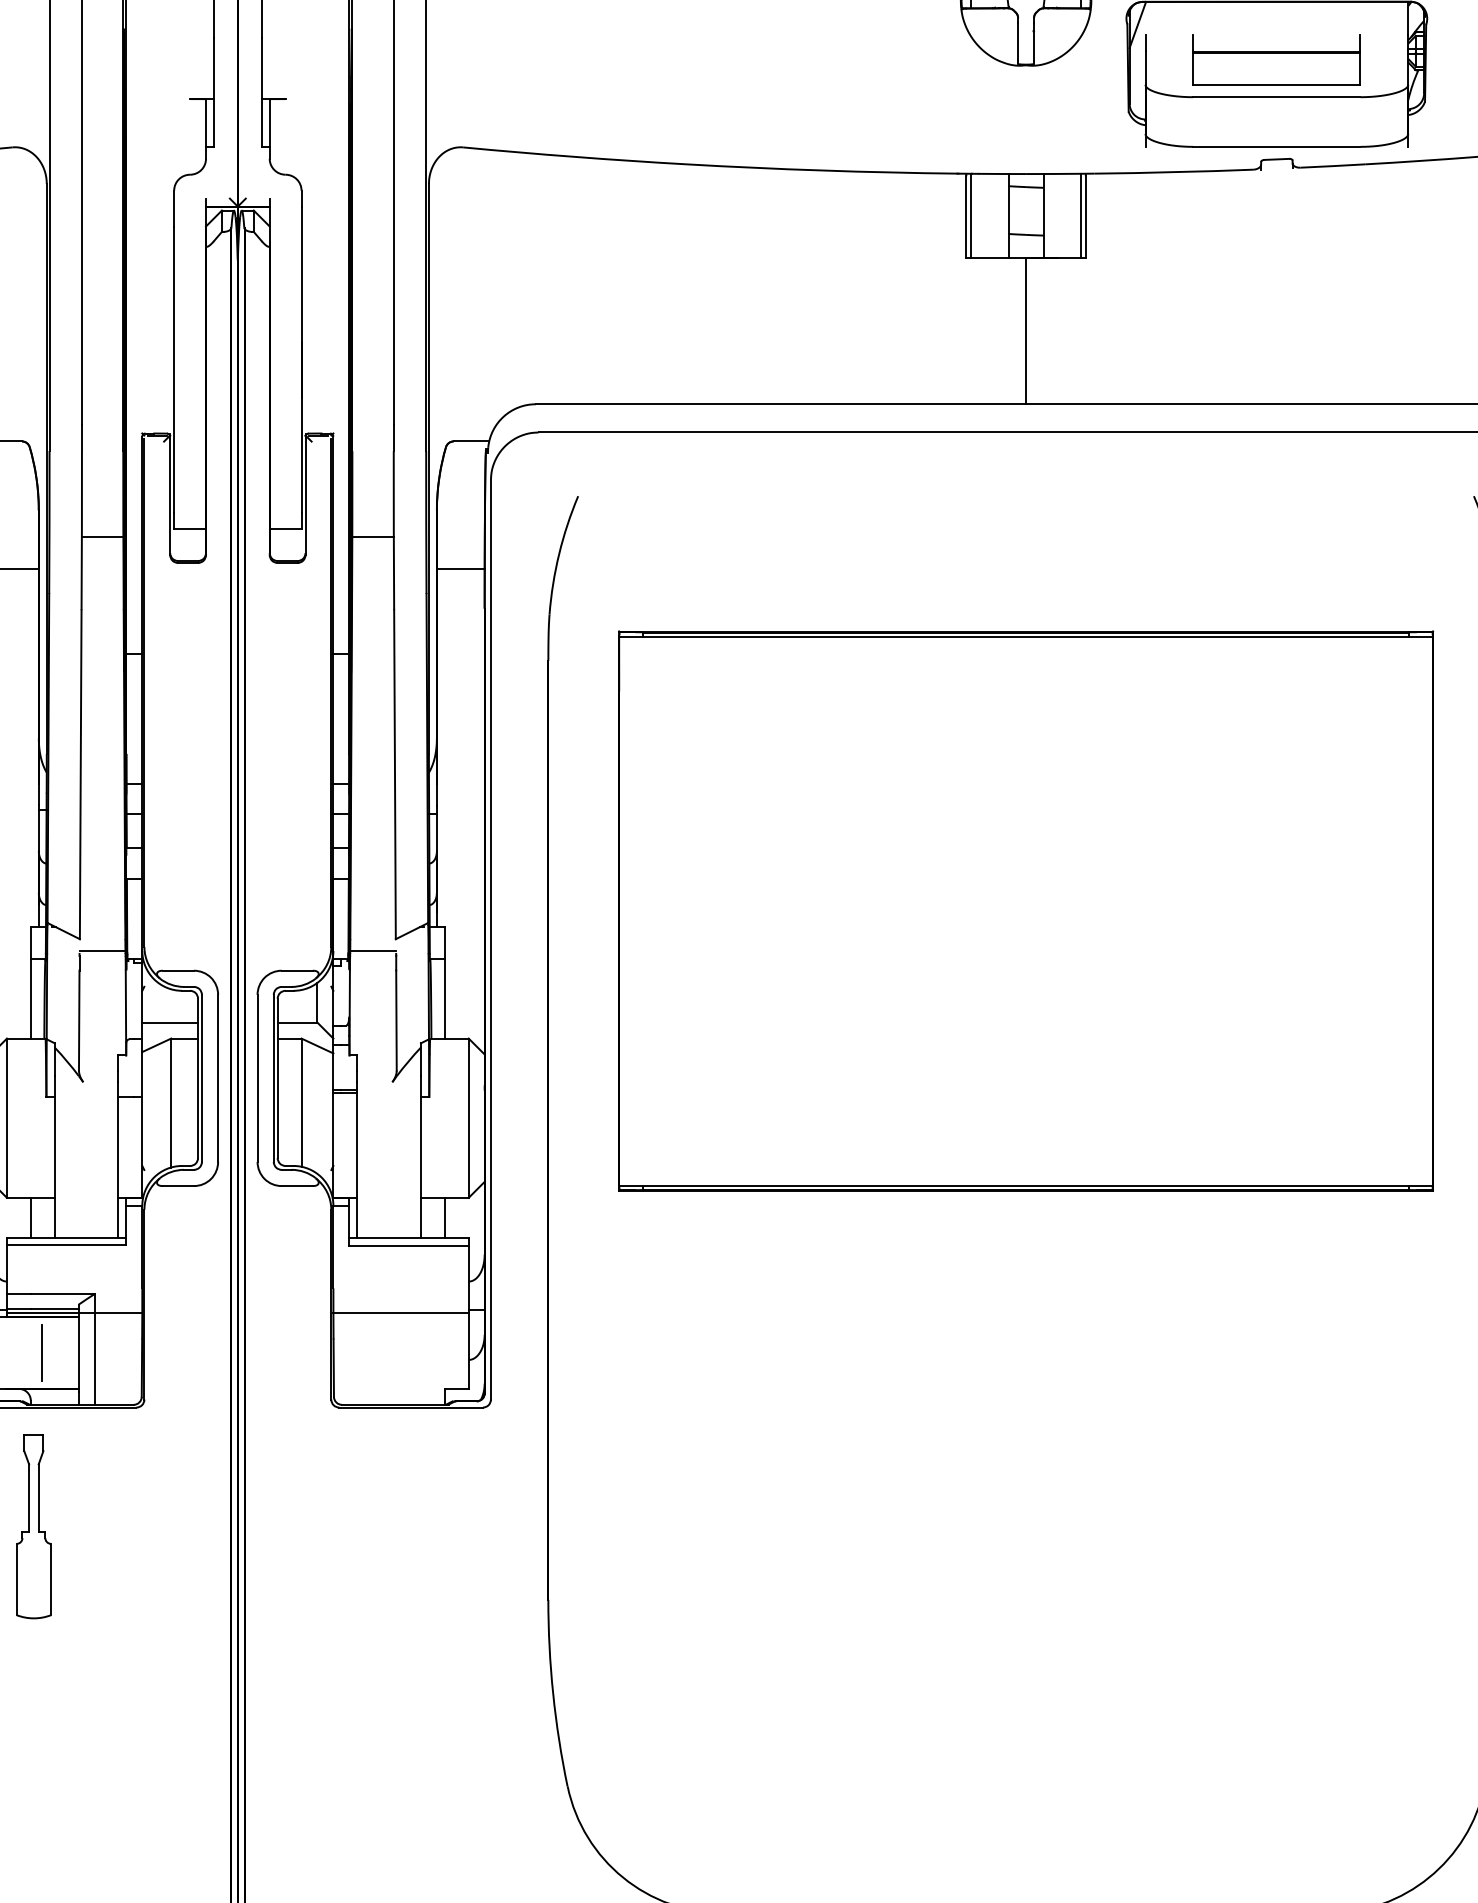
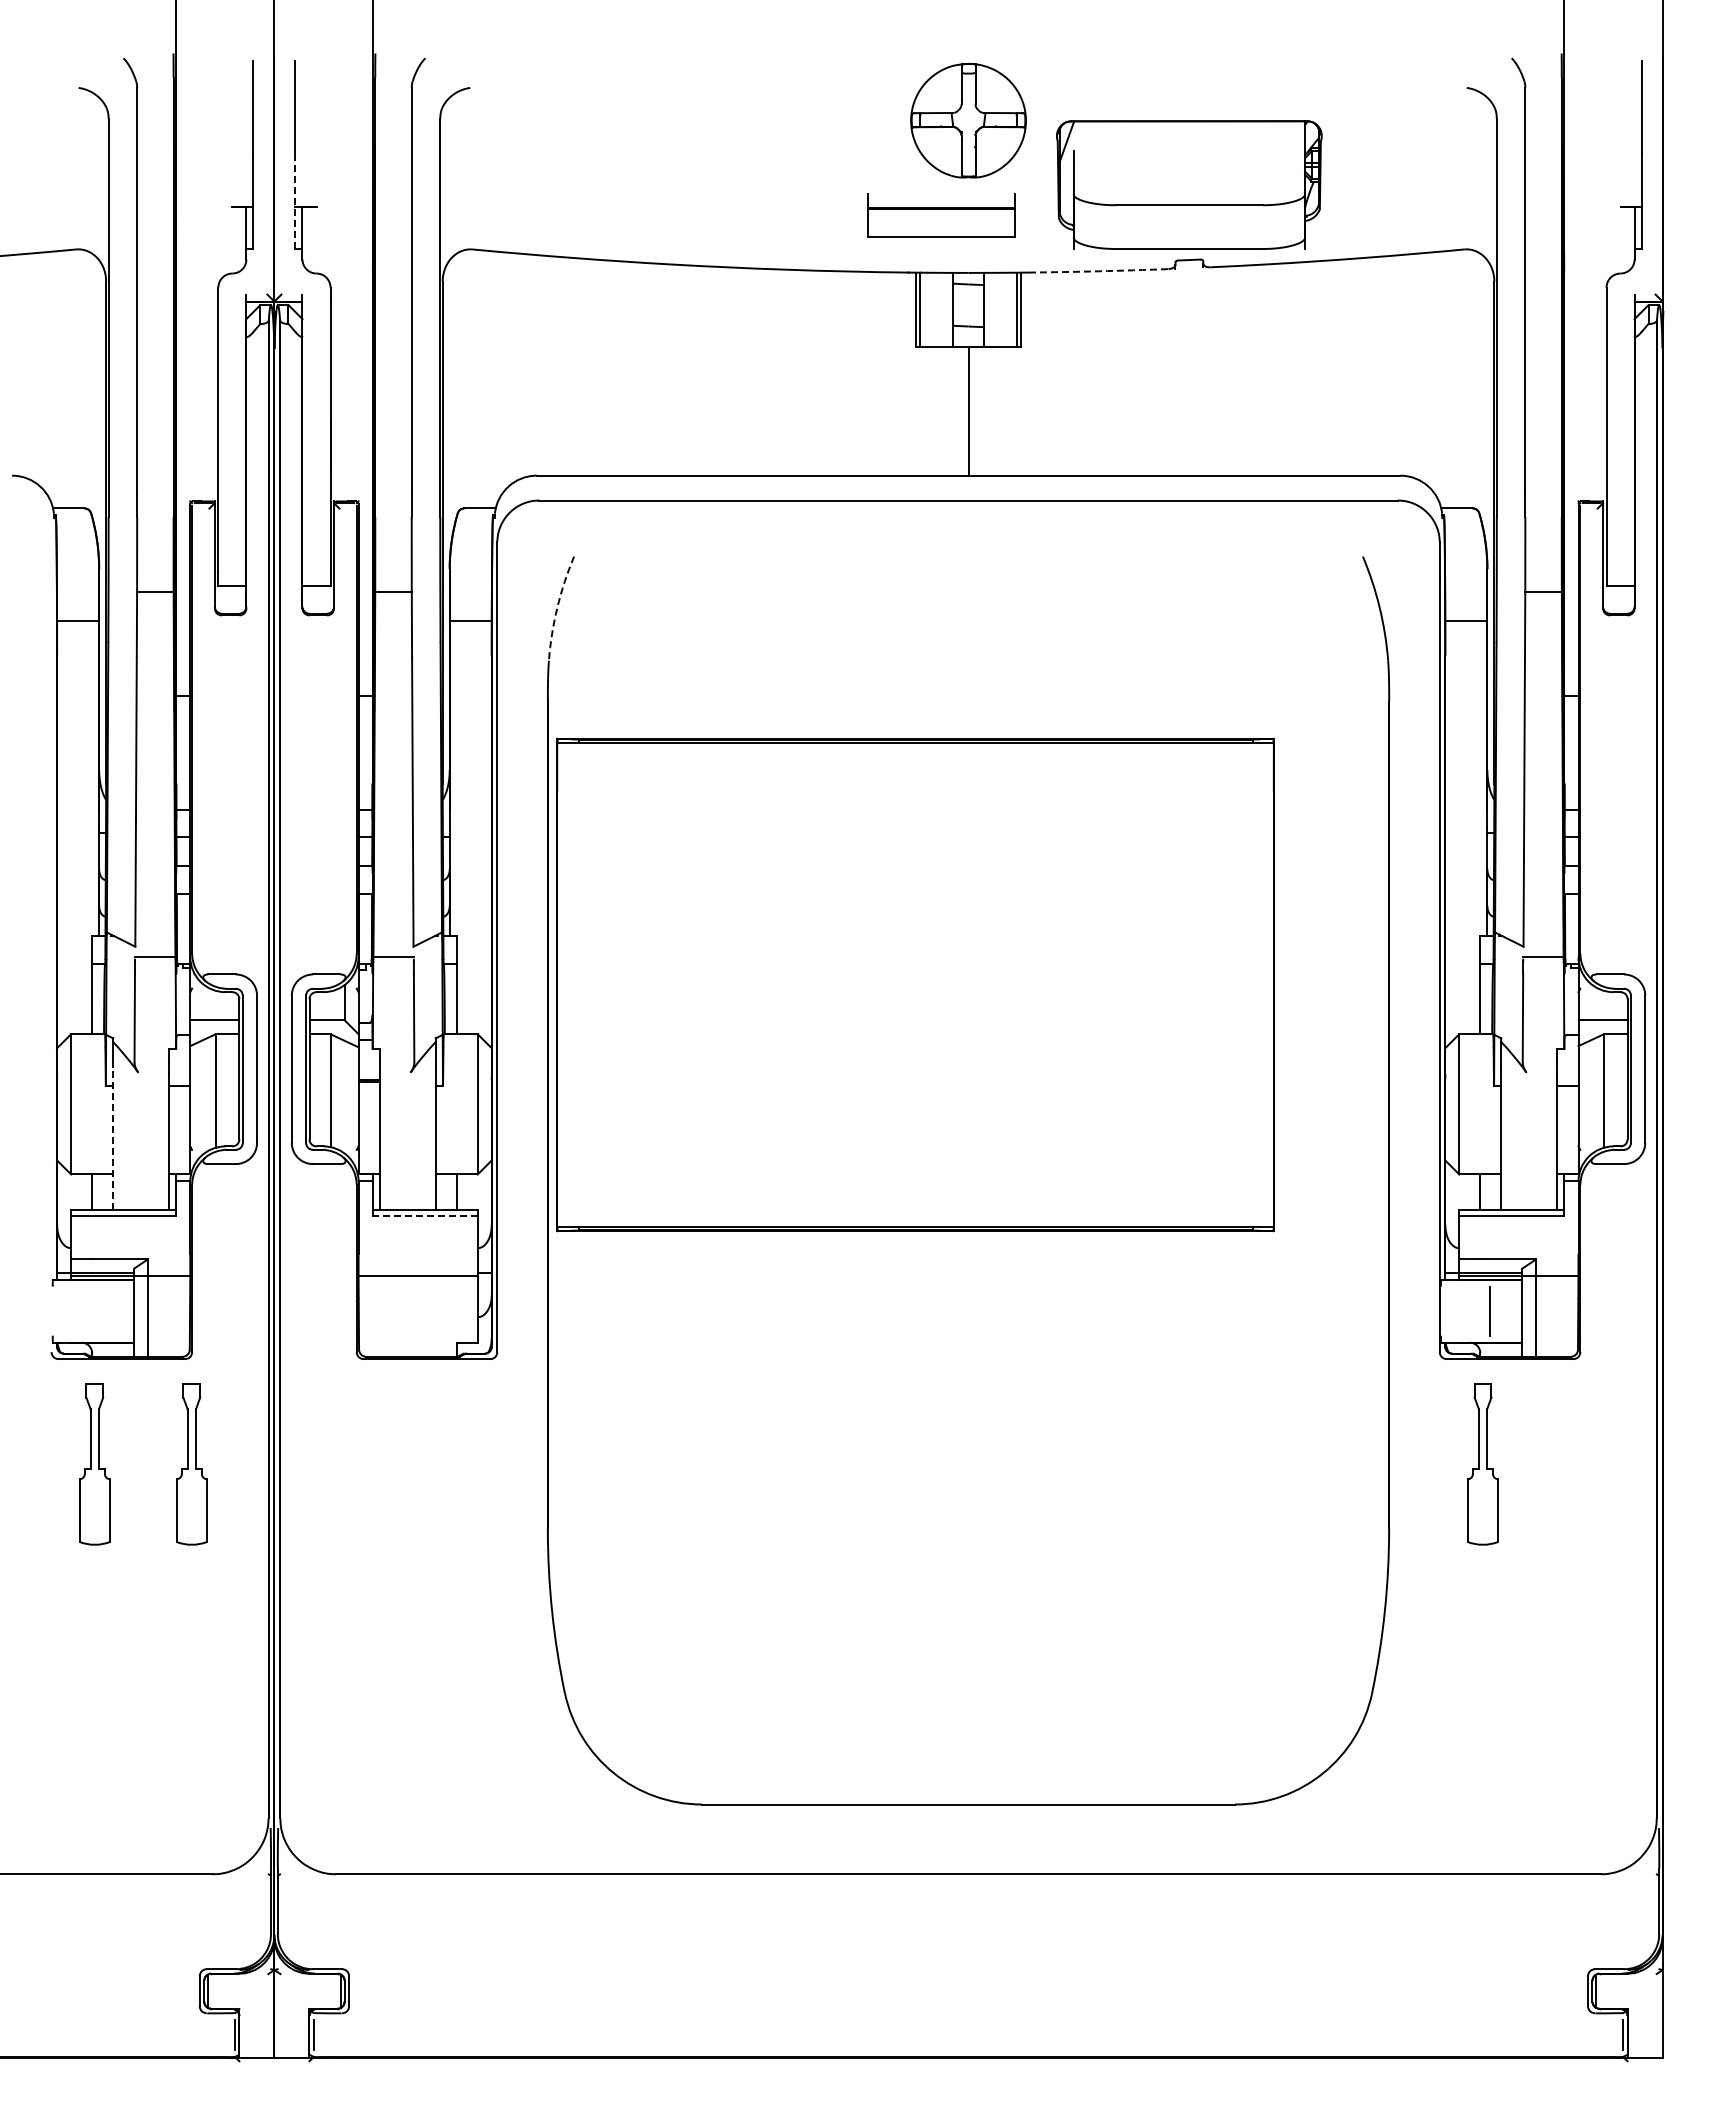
part: (1277, 59) -> (941, 215), moved
line: (261, 91) -> (295, 200), solid -> dashed
arc: (1173, 172) -> (1098, 271), solid -> dashed
arc: (559, 553) -> (557, 607), solid -> dashed
part: (1026, 910) -> (915, 984), moved
line: (55, 1155) -> (113, 1137), solid -> dashed
line: (409, 1245) -> (425, 1216), solid -> dashed
line: (41, 1352) -> (101, 1310), removed
part: (143, 1527) -> (191, 1464), added

